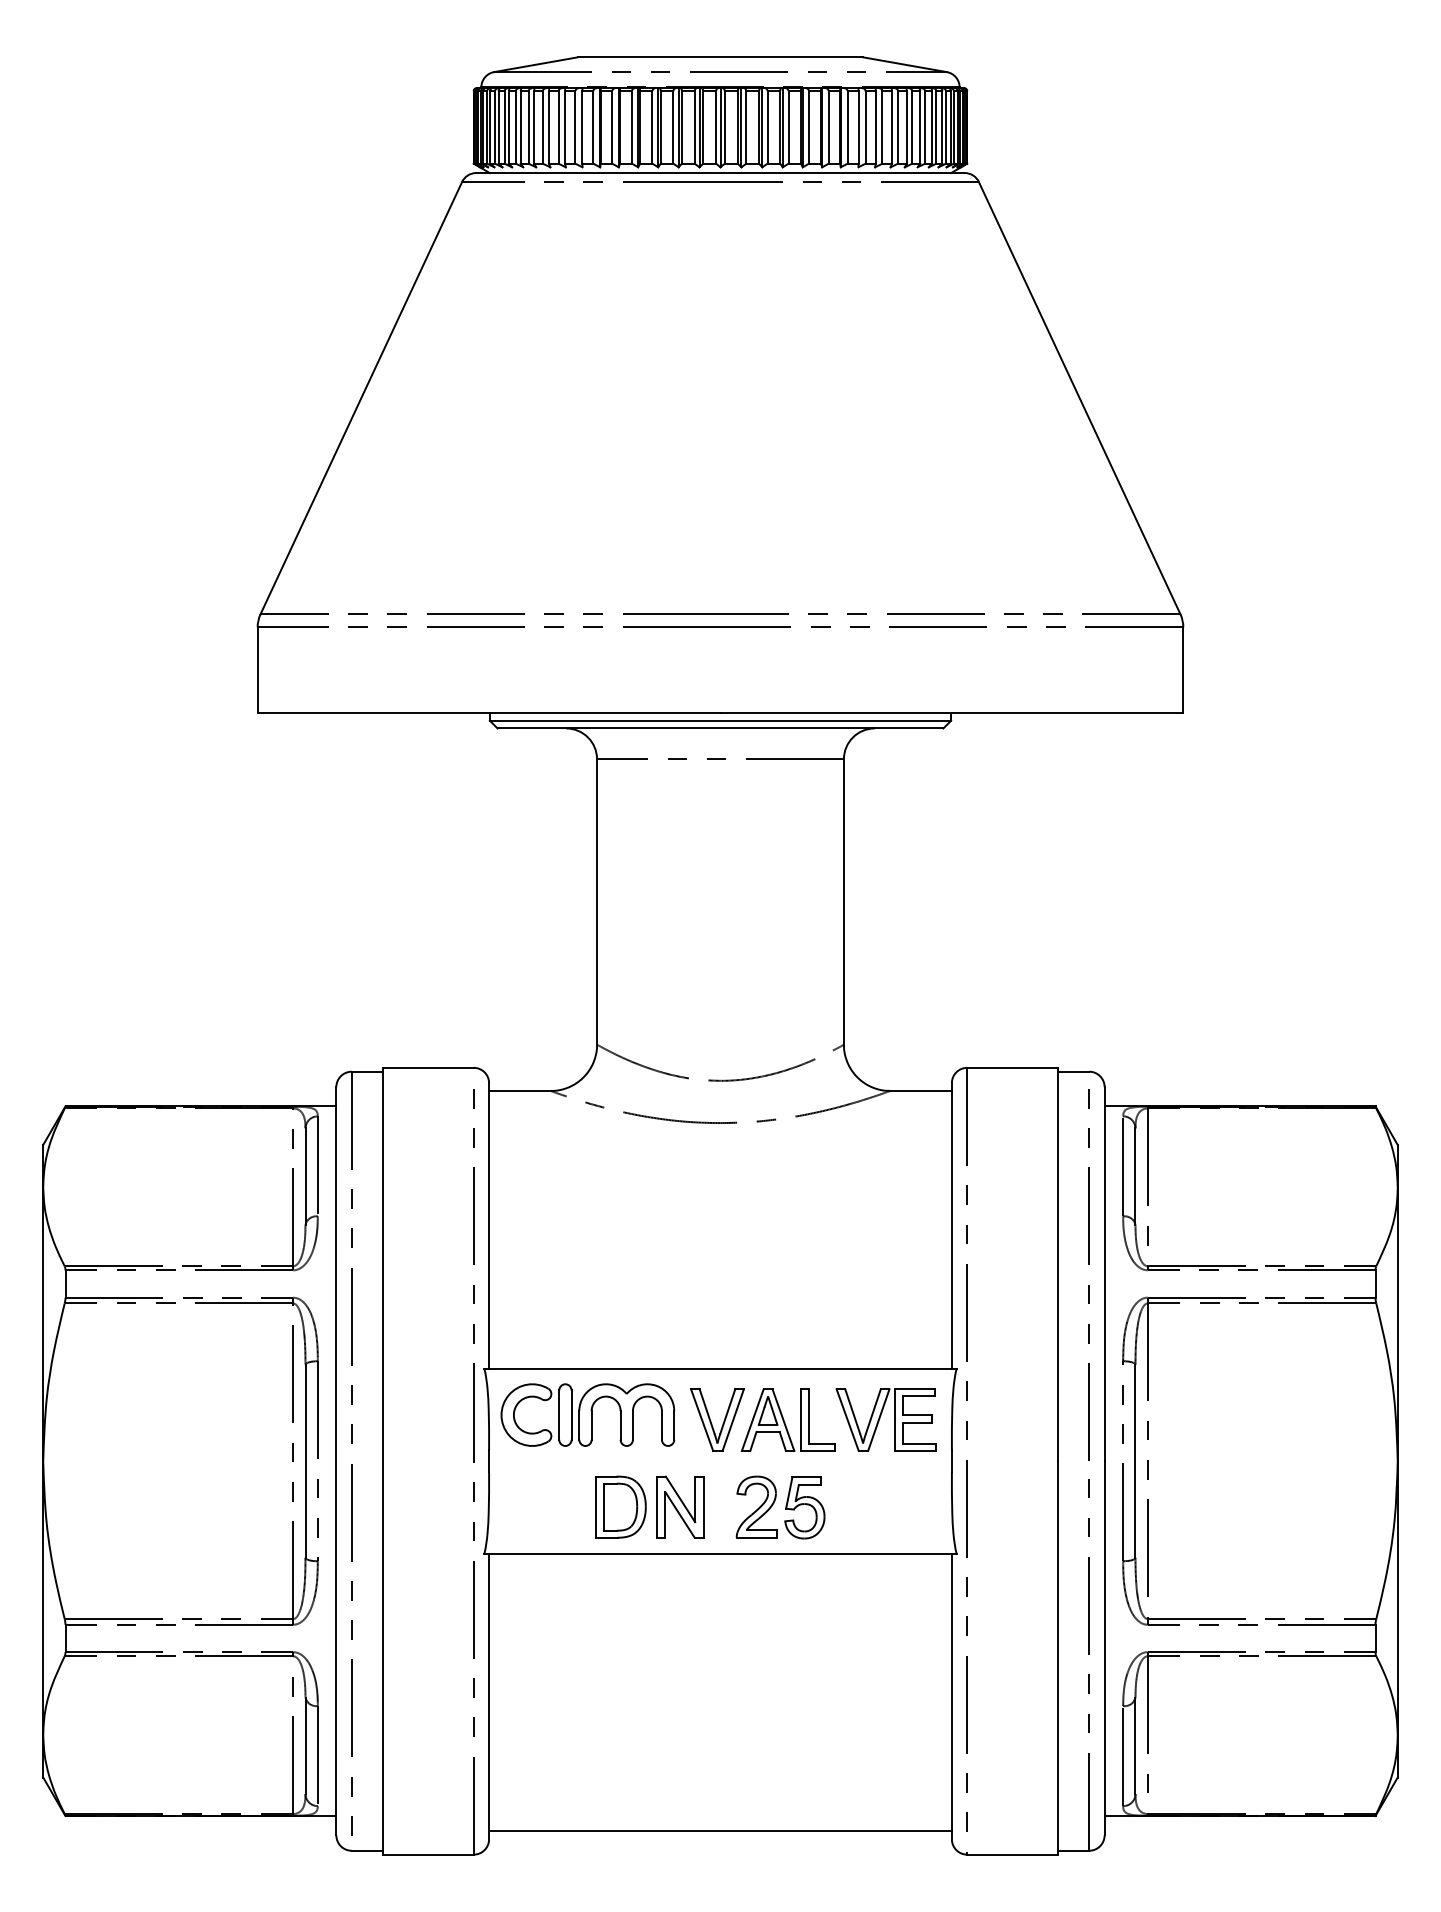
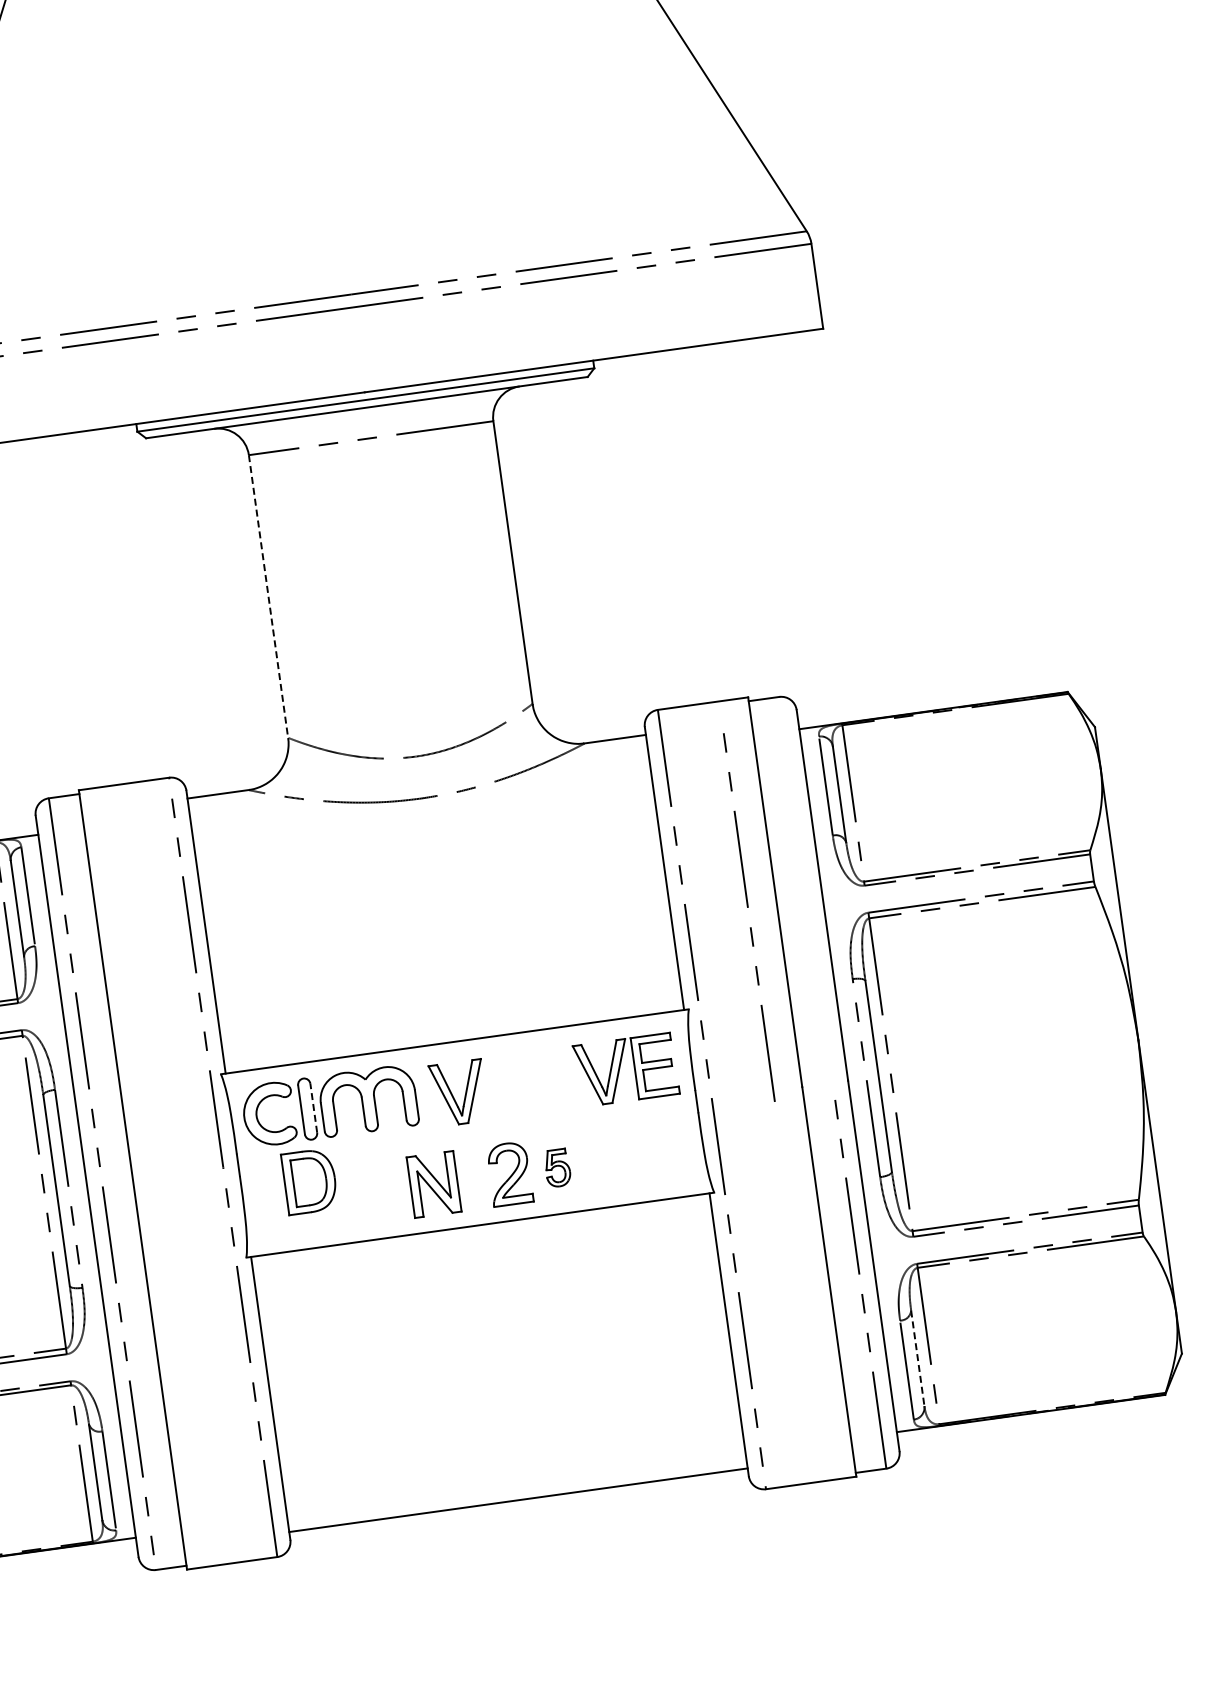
line: (597, 902) -> (268, 596), solid -> dashed
line: (1088, 1264) -> (747, 907), moved
line: (571, 1415) -> (313, 1108), solid -> dashed
part: (787, 1419) -> (528, 1082), removed
part: (620, 1506) -> (309, 1180), moved
part: (804, 1507) -> (557, 1167), size x0.6
line: (1135, 1746) -> (917, 1358), solid -> dashed

